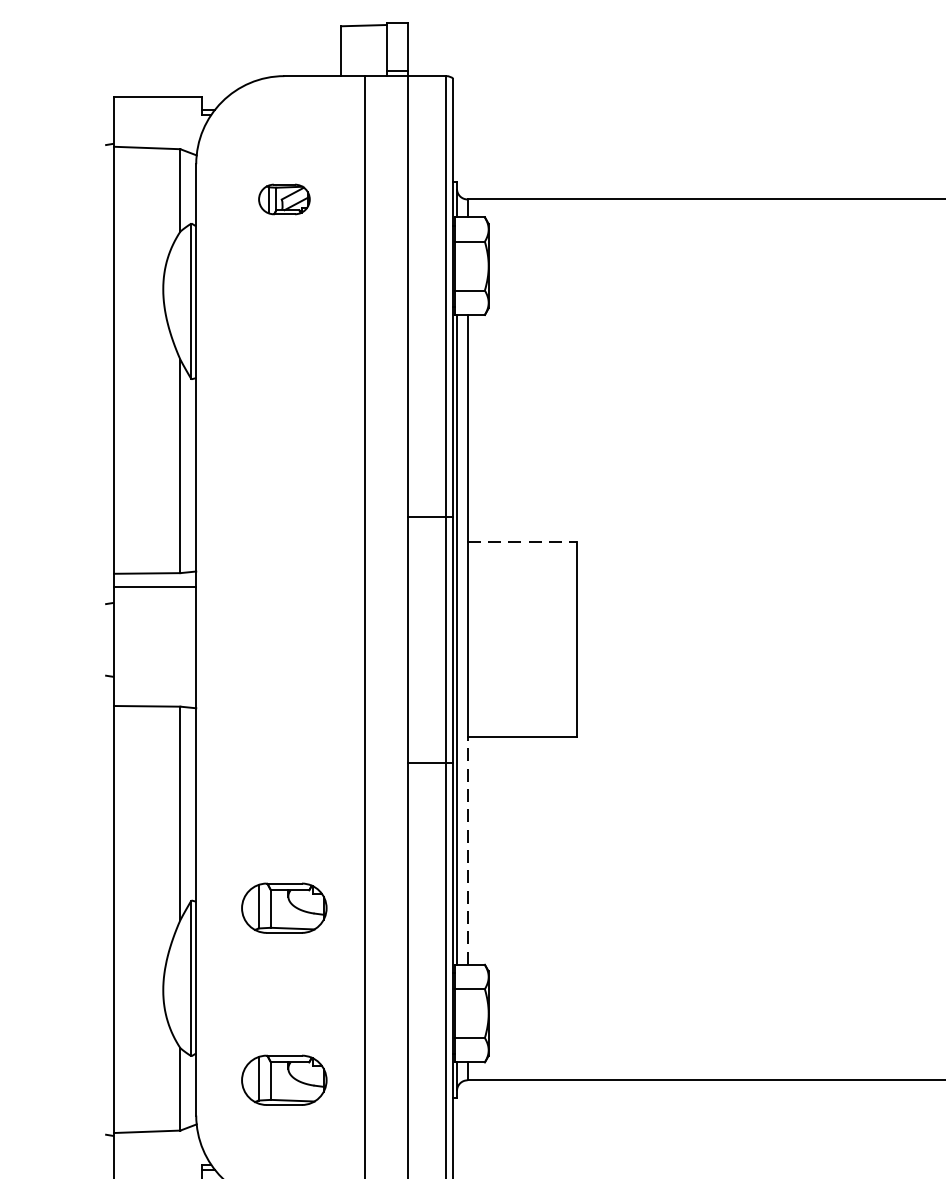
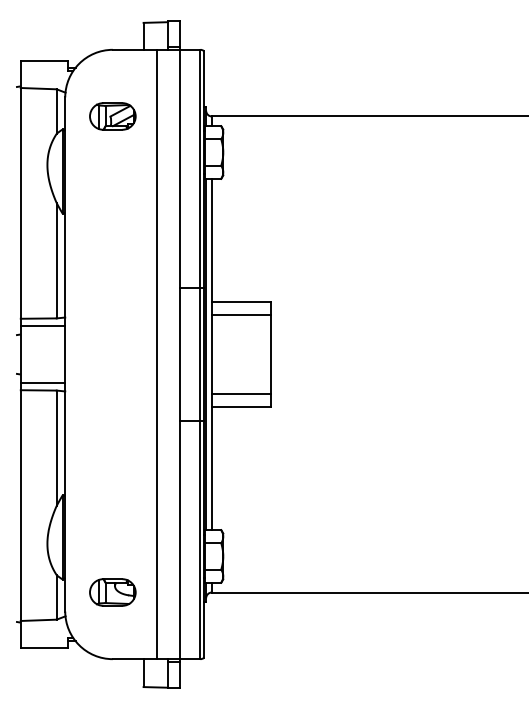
part: (283, 199) -> (112, 116), size x1.67
line: (522, 541) -> (241, 301), dashed -> solid
line: (520, 565) -> (240, 314), added
line: (154, 693) -> (42, 383), added
line: (520, 713) -> (240, 394), added
line: (466, 850) -> (211, 468), dashed -> solid
part: (283, 908) -> (112, 499), removed

